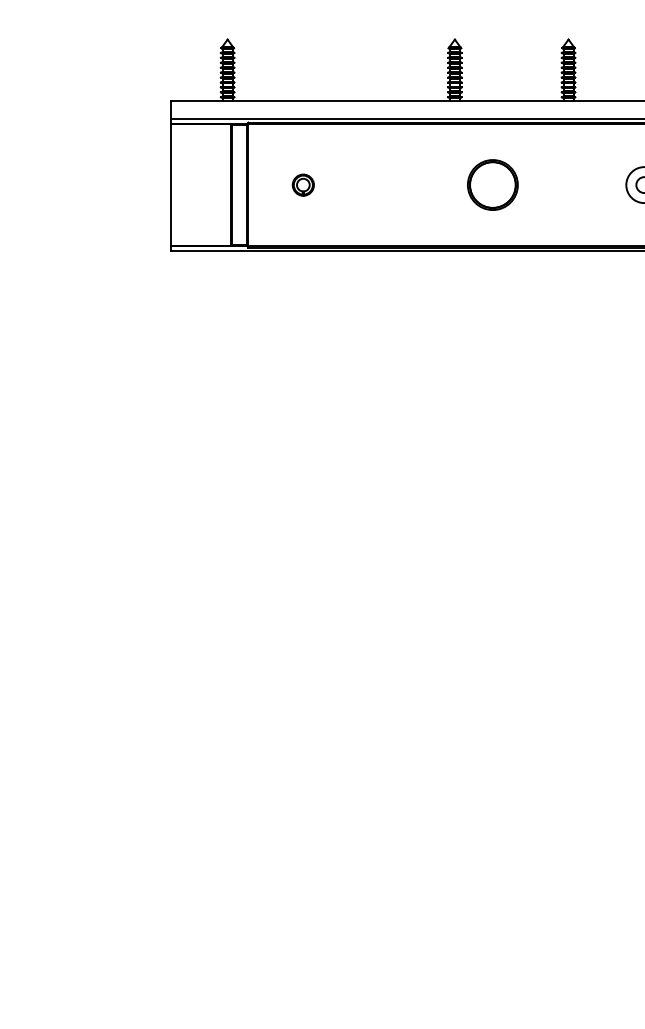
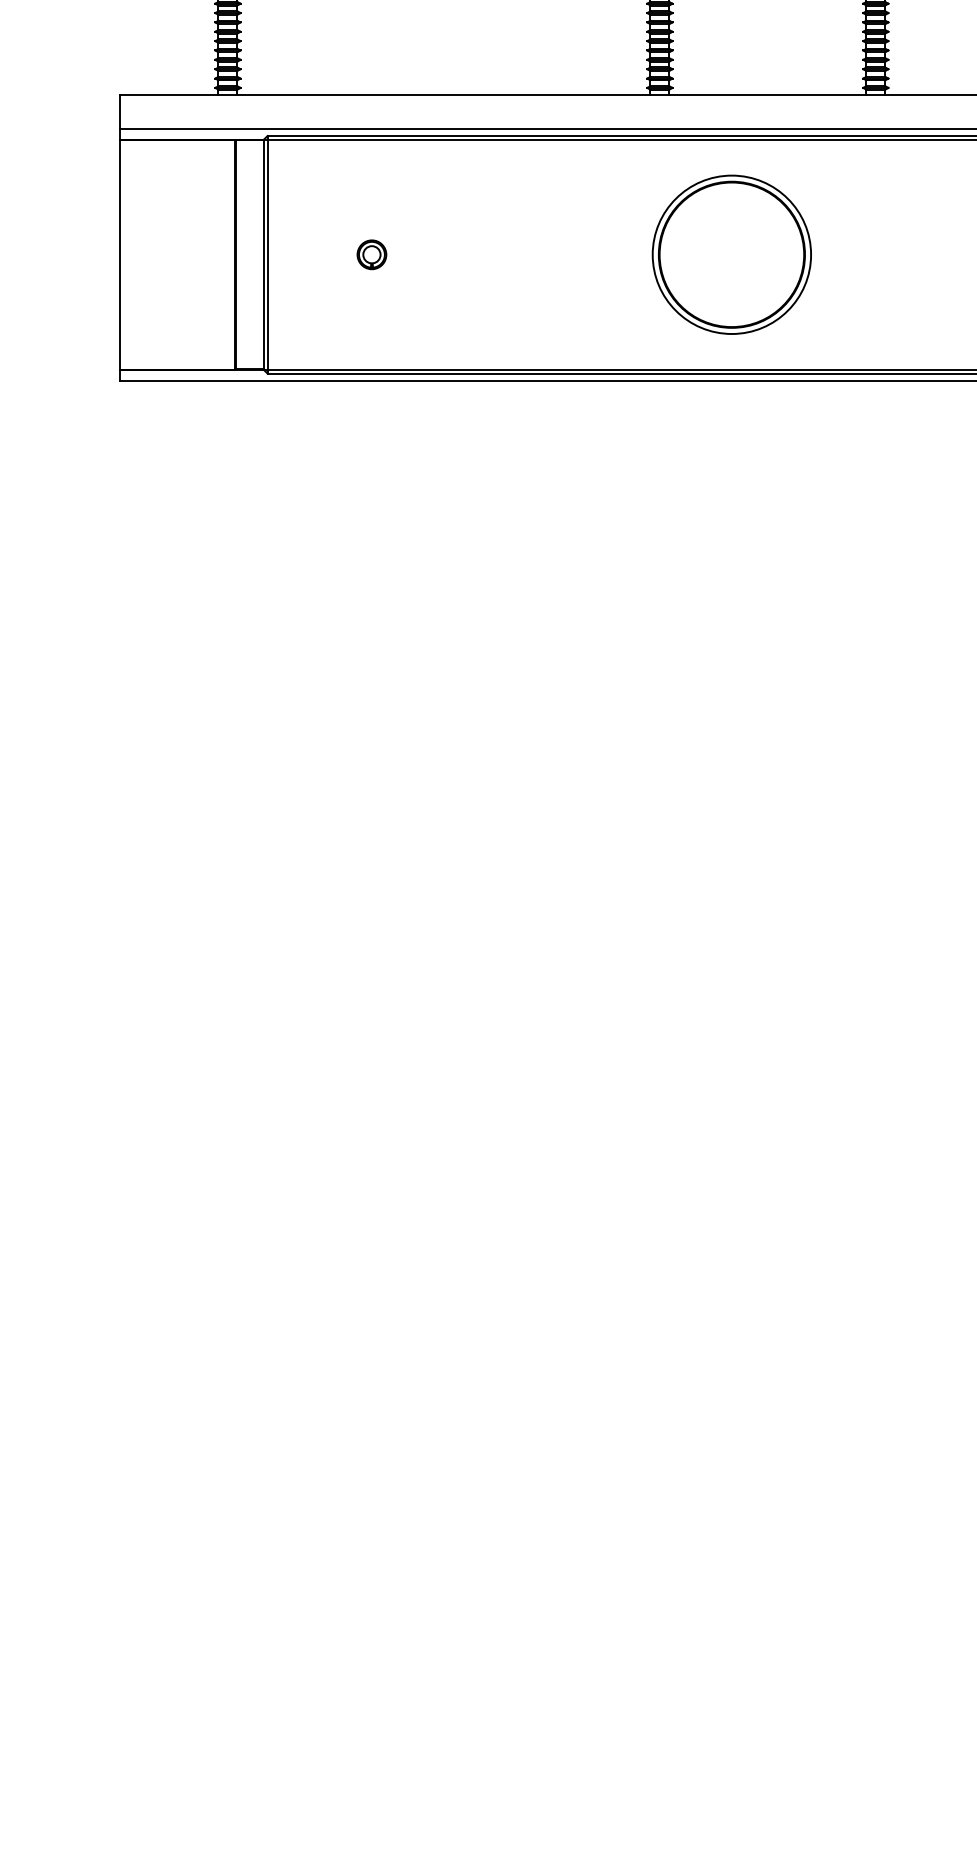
part: (303, 184) -> (372, 253), size x0.71
part: (492, 184) -> (731, 253), size x1.67

